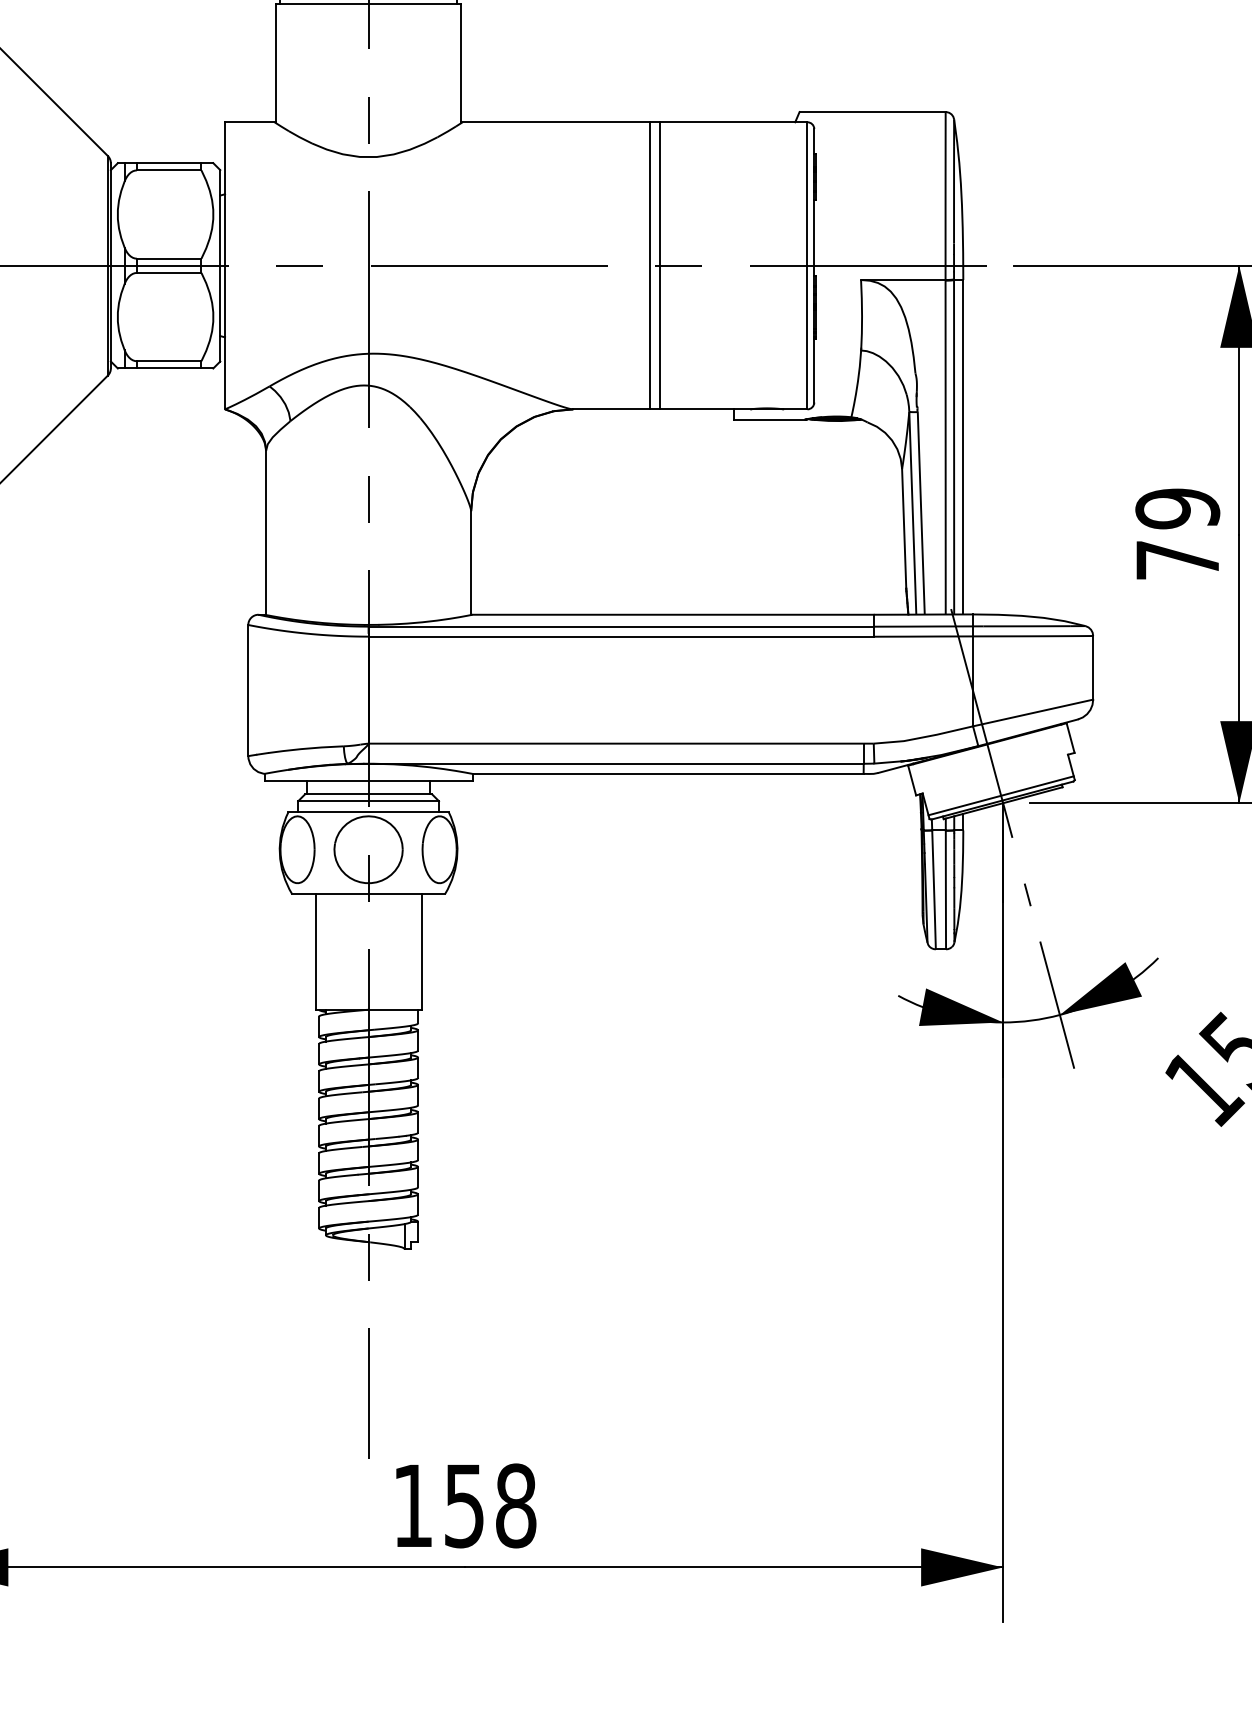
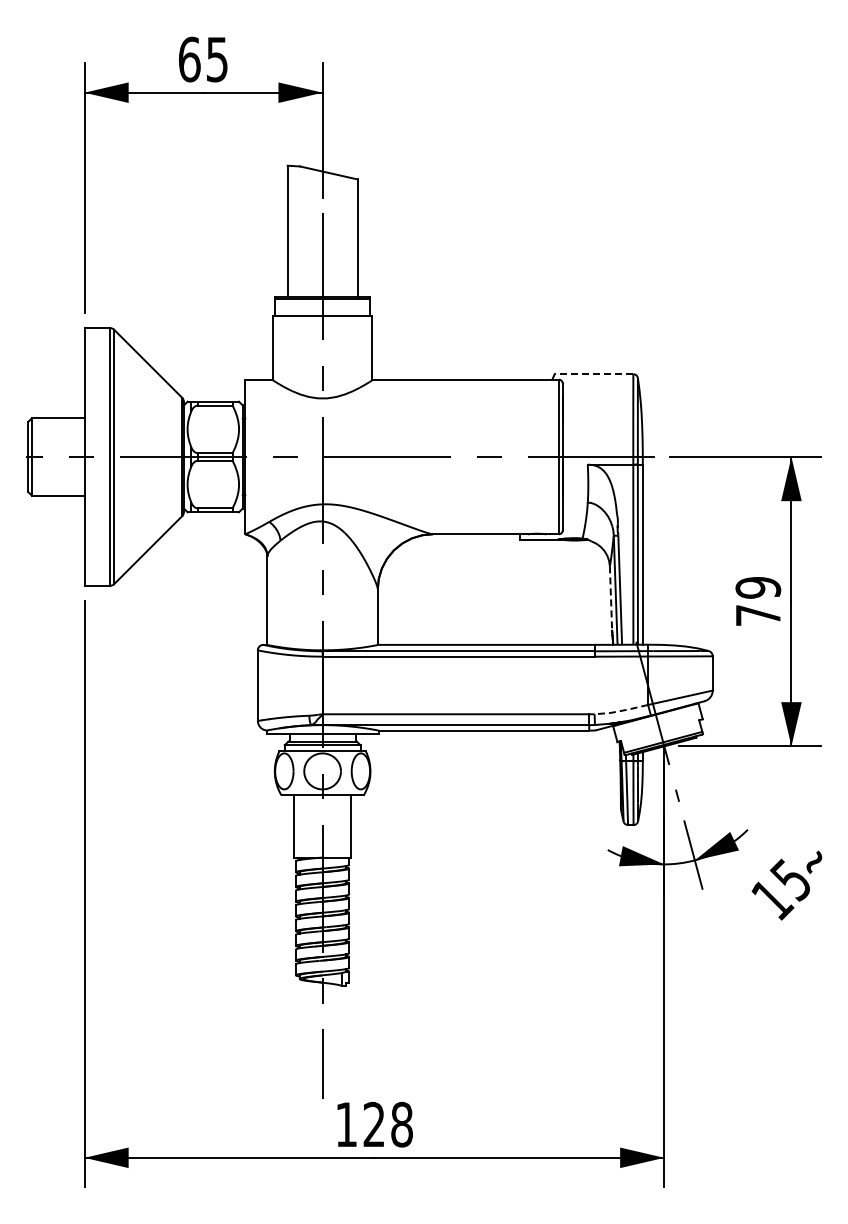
line: (871, 112) -> (593, 374), solid -> dashed
line: (650, 264) -> (474, 456), removed
line: (659, 264) -> (479, 456), removed
line: (905, 530) -> (611, 599), solid -> dashed
line: (923, 736) -> (621, 710), solid -> dashed
text: (463, 1505) -> (373, 1124), 158 -> 128

